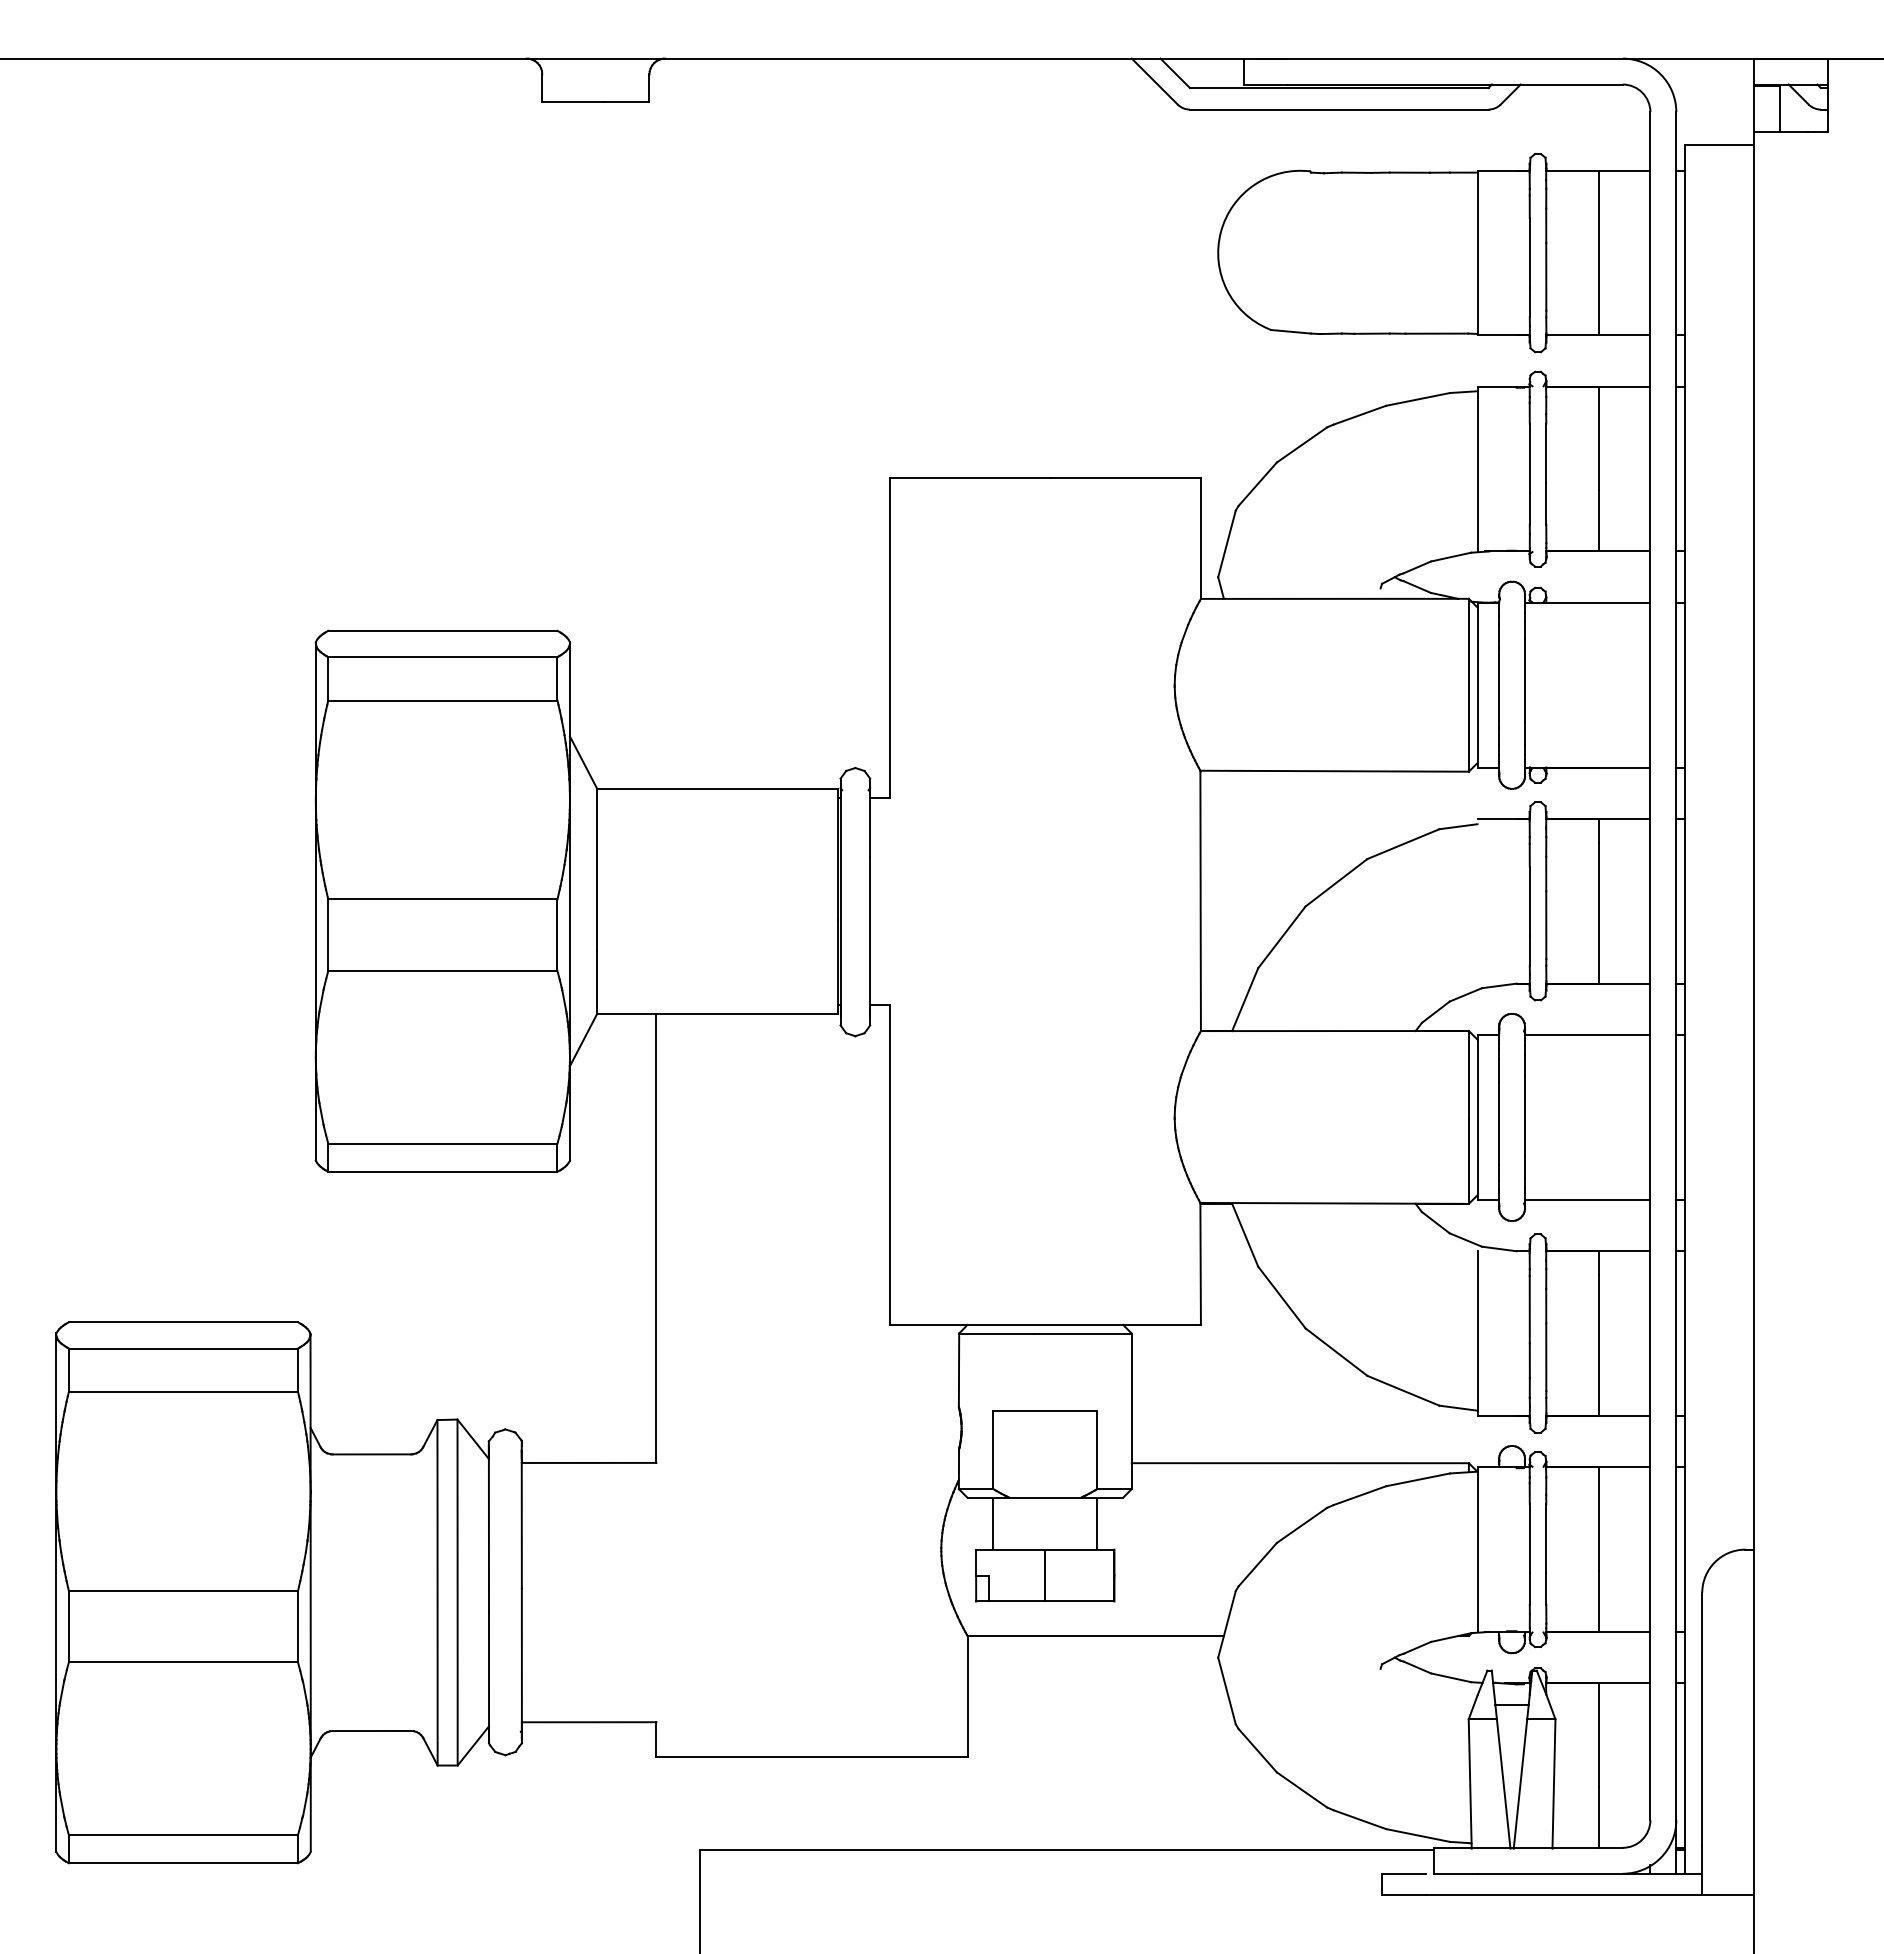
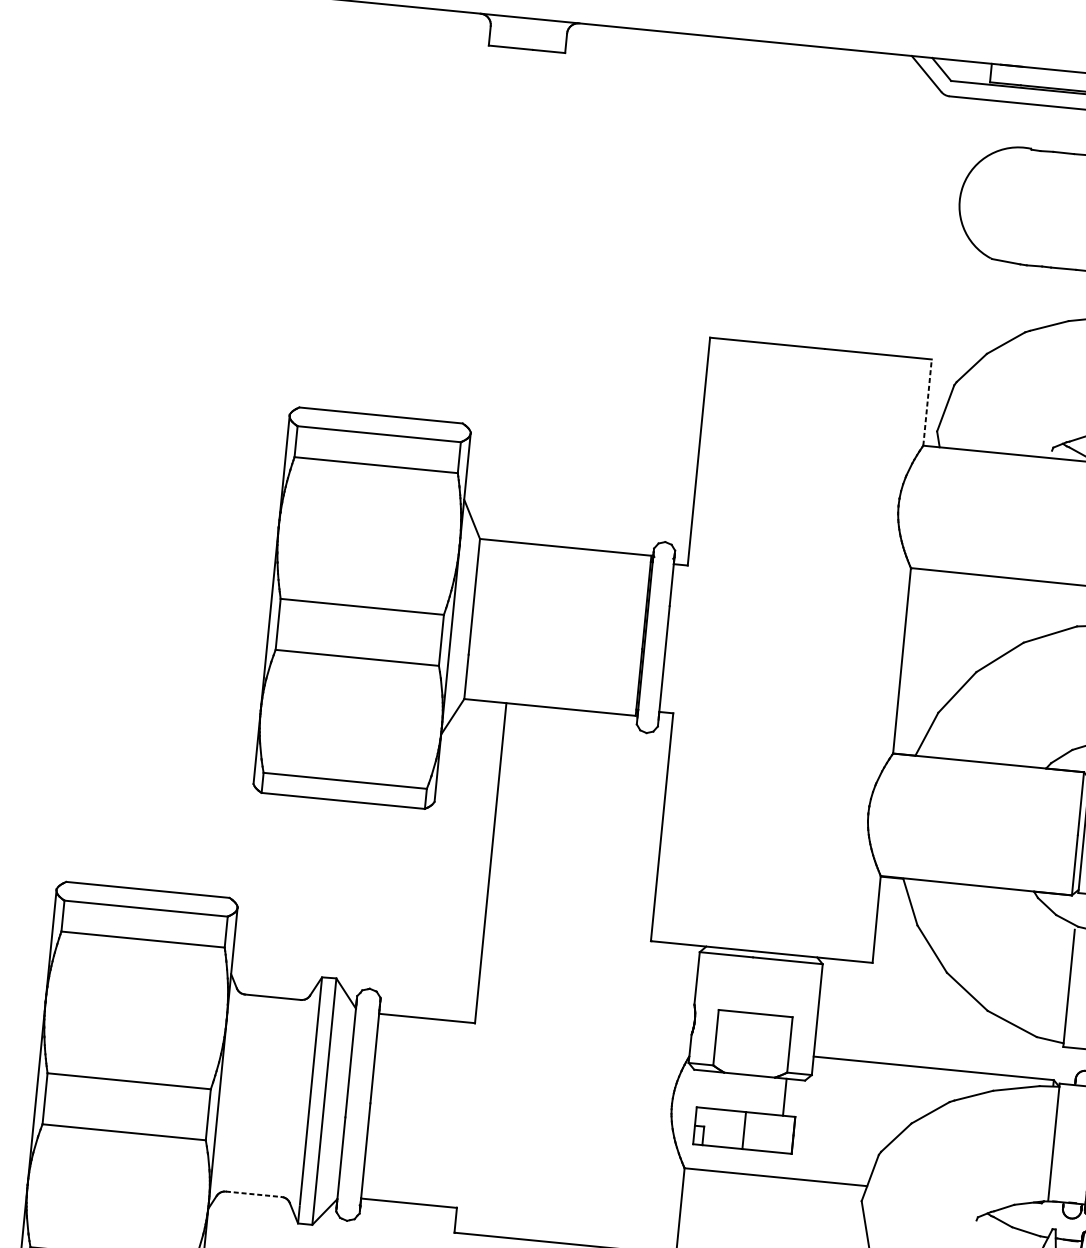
line: (1200, 538) -> (927, 402), solid -> dashed
line: (993, 1523) -> (710, 1089), removed
line: (372, 1731) -> (254, 1194), solid -> dashed

